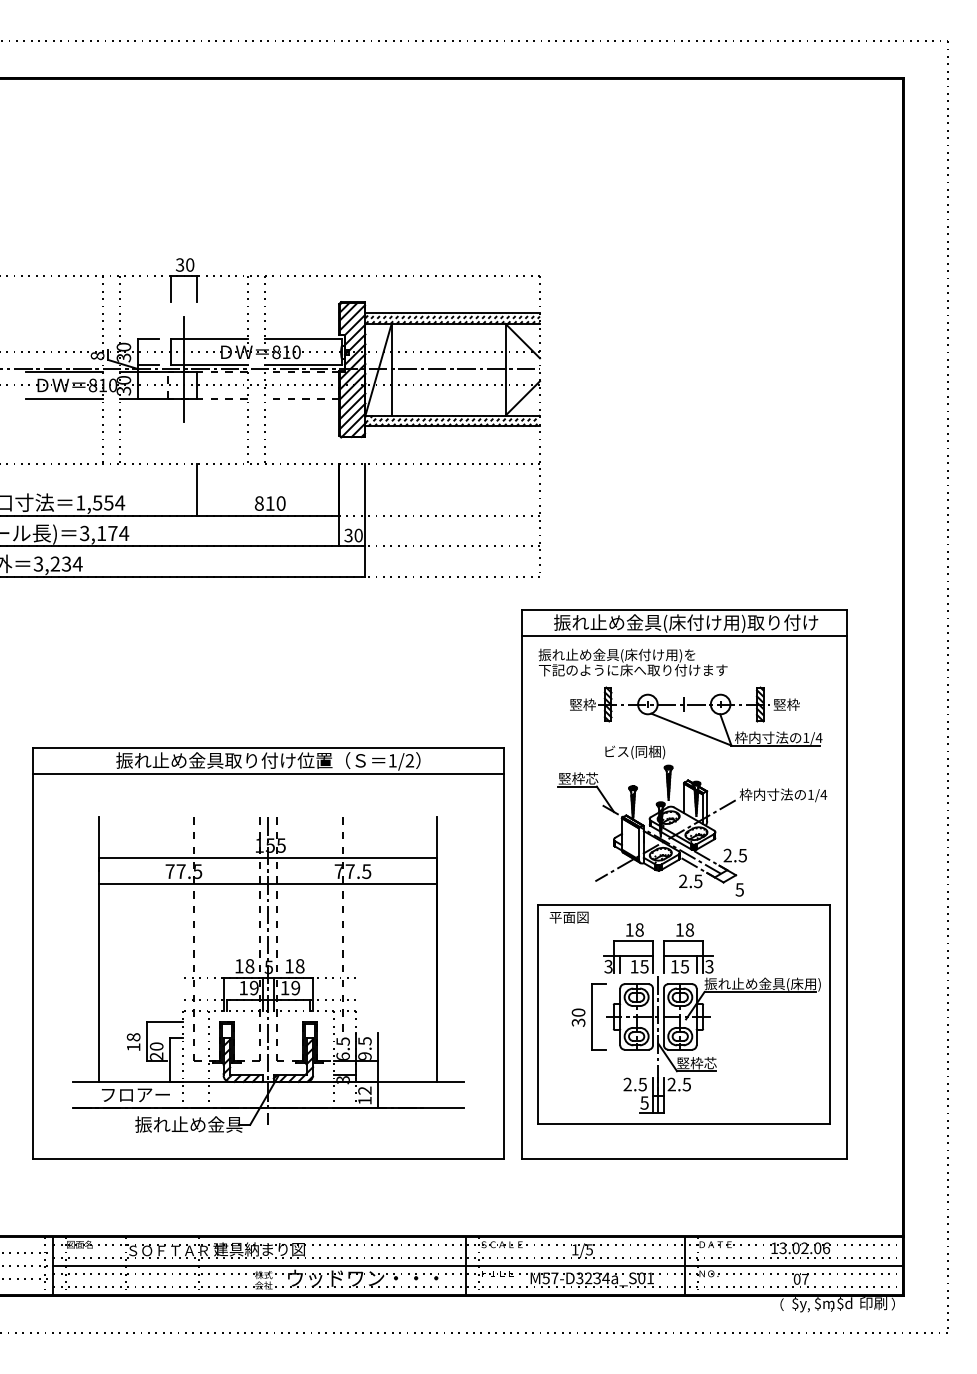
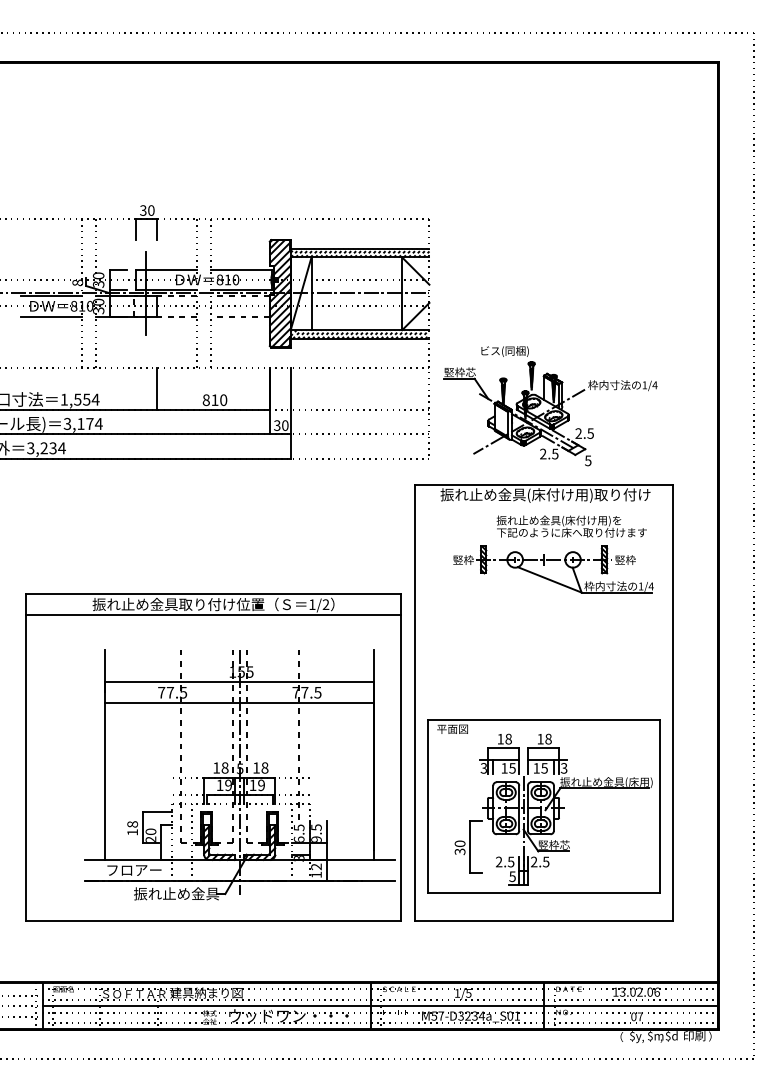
line: (683, 635) -> (543, 505), removed
text: (632, 662) -> (571, 526), moved
part: (692, 820) -> (550, 405), moved
part: (268, 974) -> (239, 774), moved
part: (588, 1016) -> (467, 846), moved

